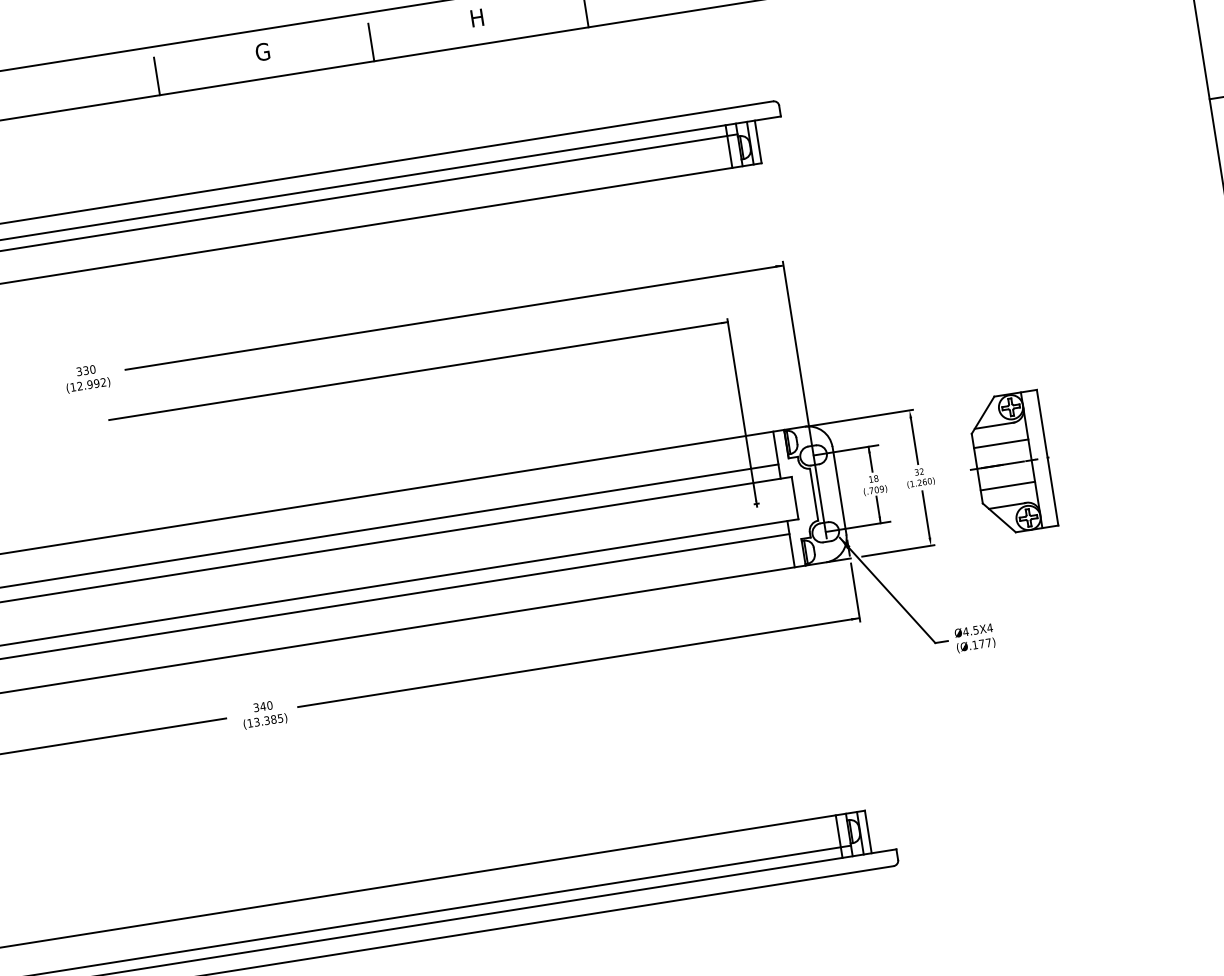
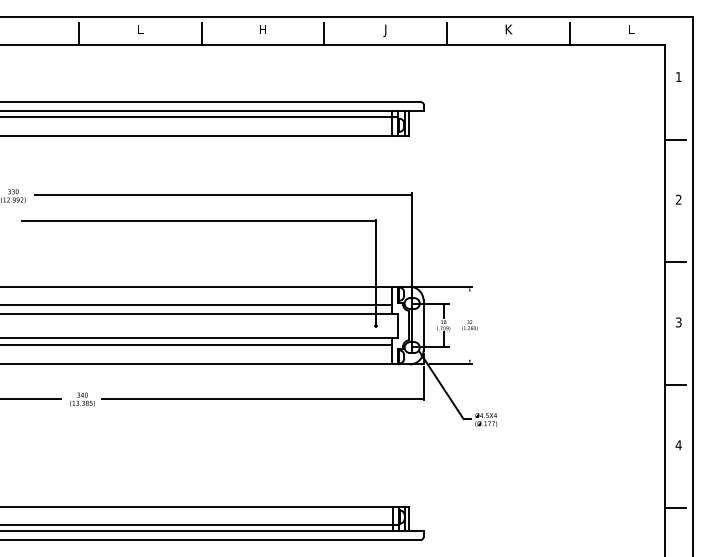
text: (261, 52) -> (139, 29), G -> L
line: (913, 441) -> (469, 304), removed
part: (1008, 463) -> (520, 325), removed
line: (925, 514) -> (469, 346), removed

